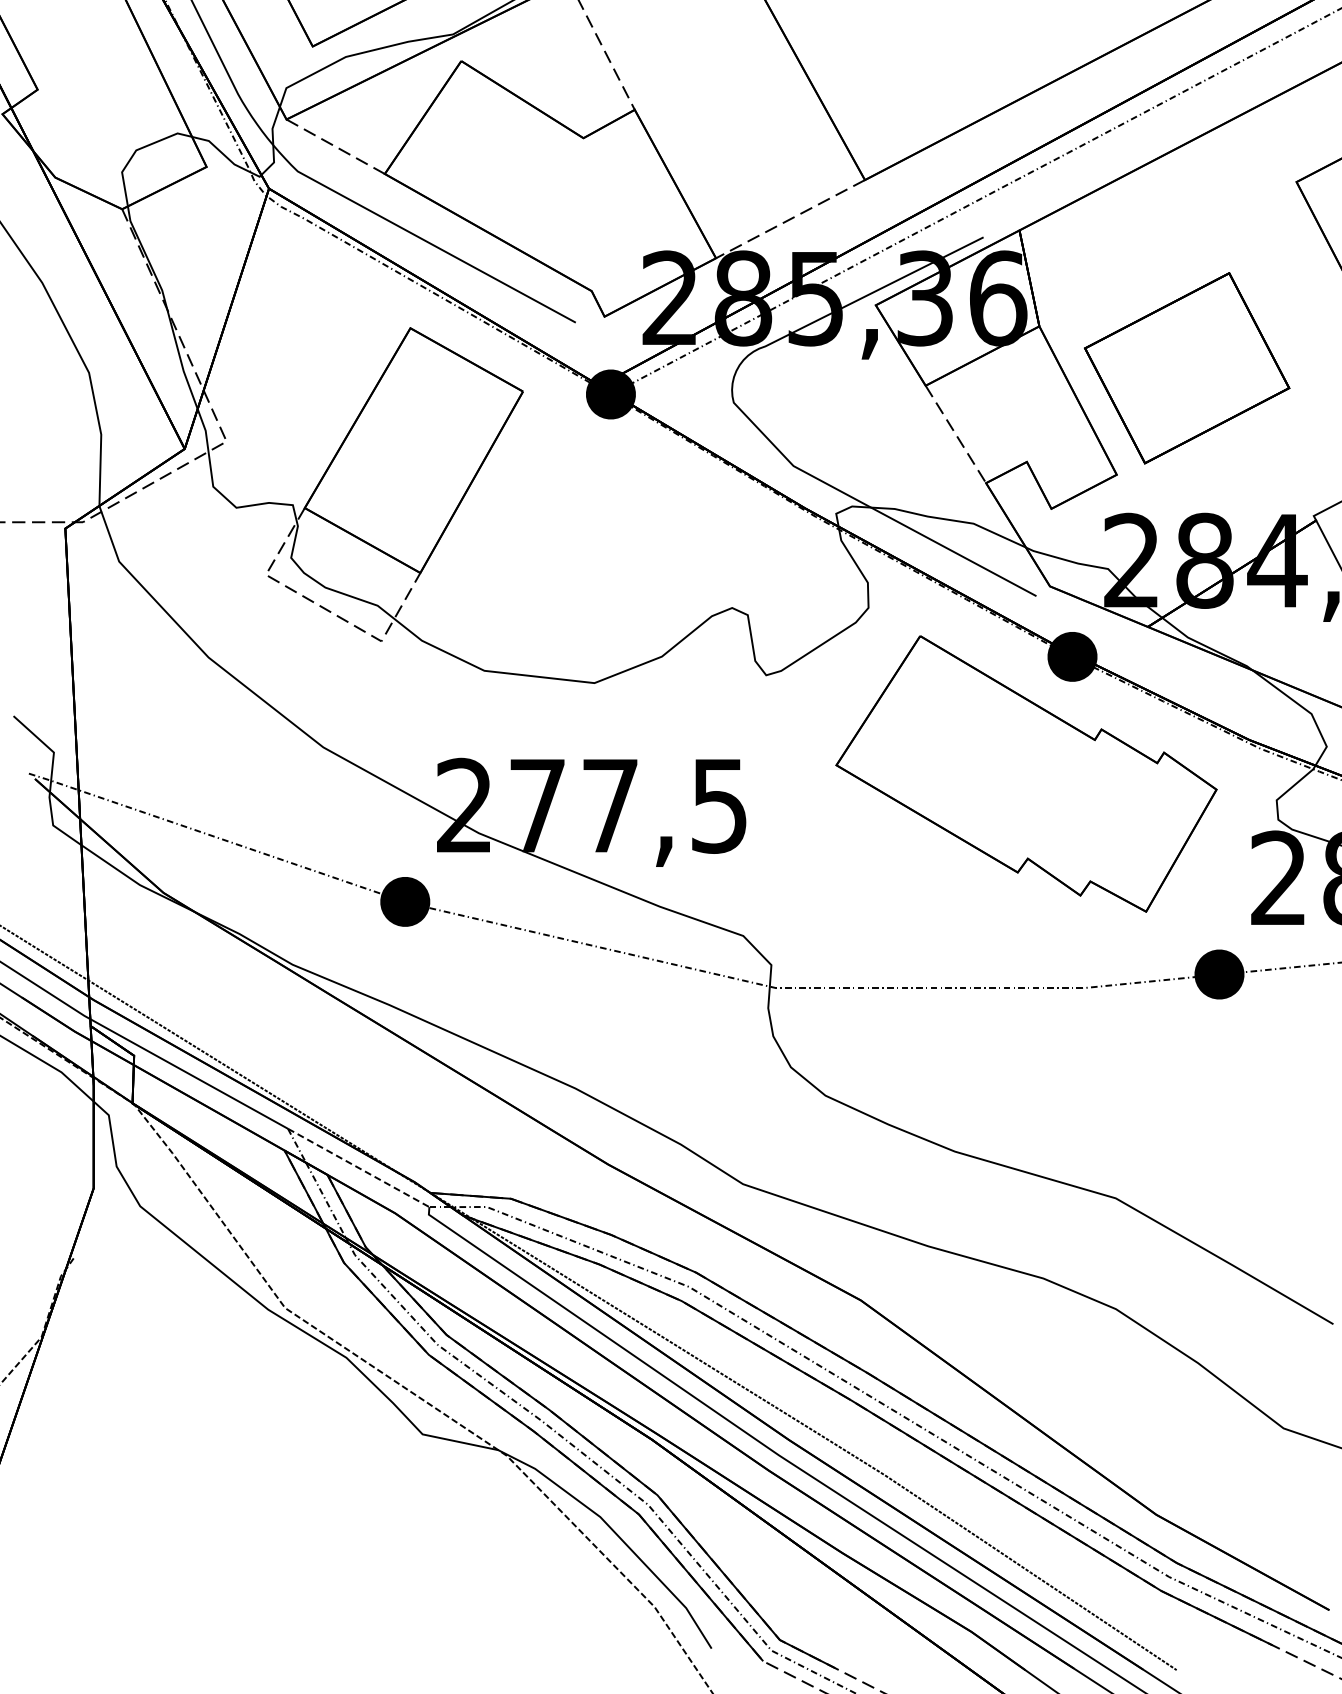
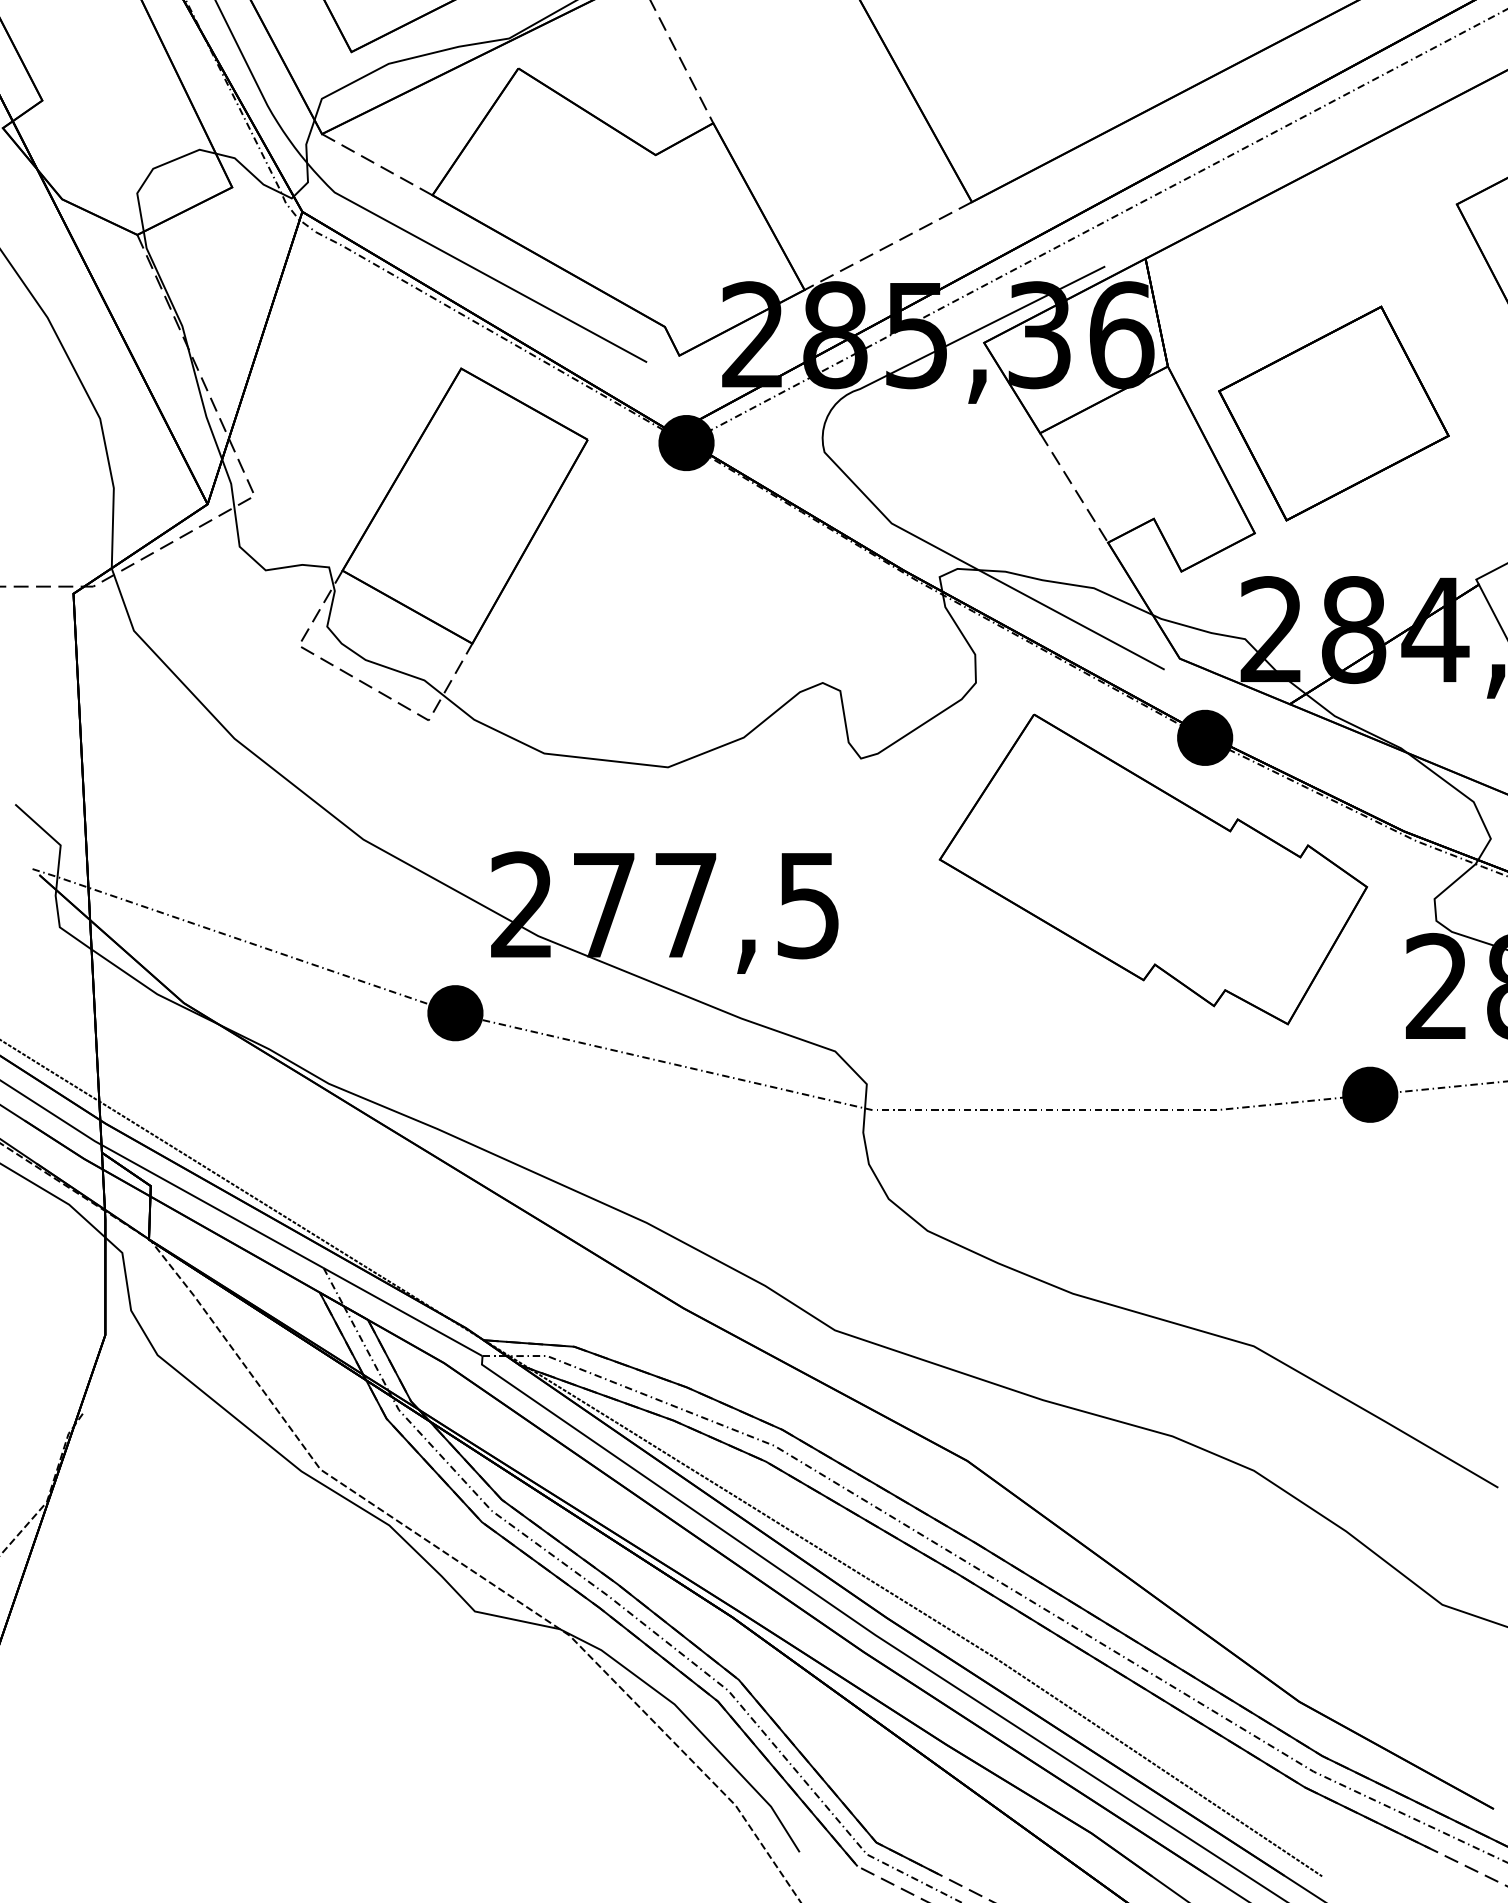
line: (358, 1167) -> (402, 1311), dashed -> solid

